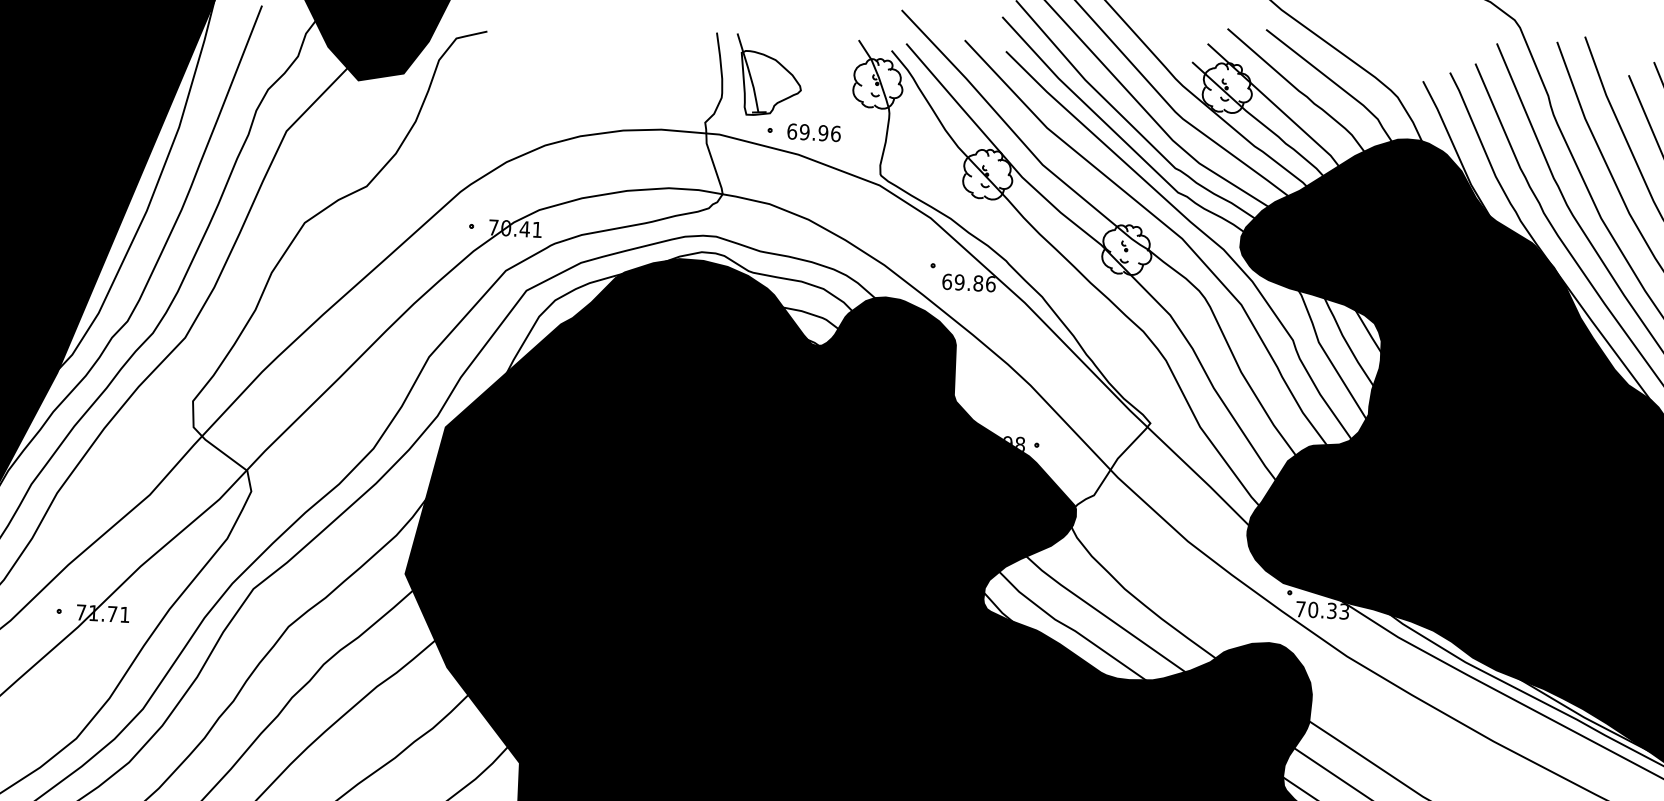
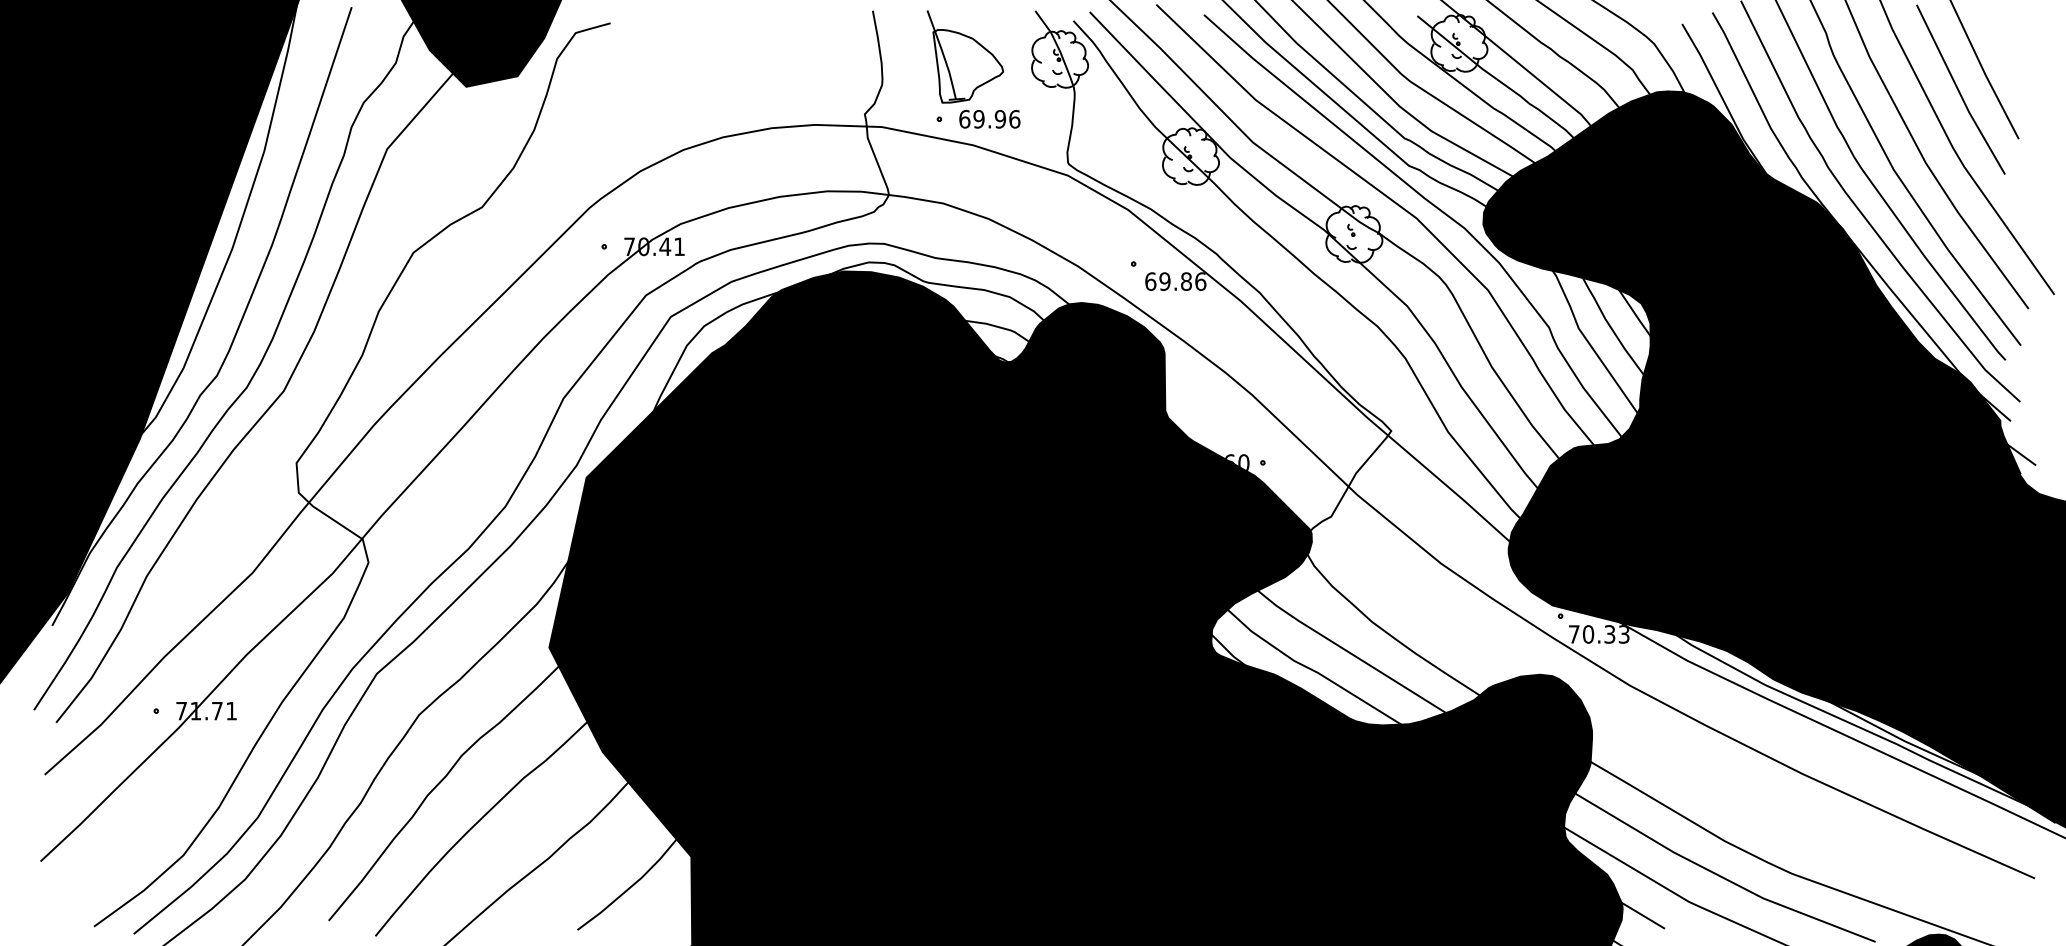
part: (768, 75) -> (965, 56), moved
text: (1013, 443) -> (1236, 462), 69.98 -> 96.60

